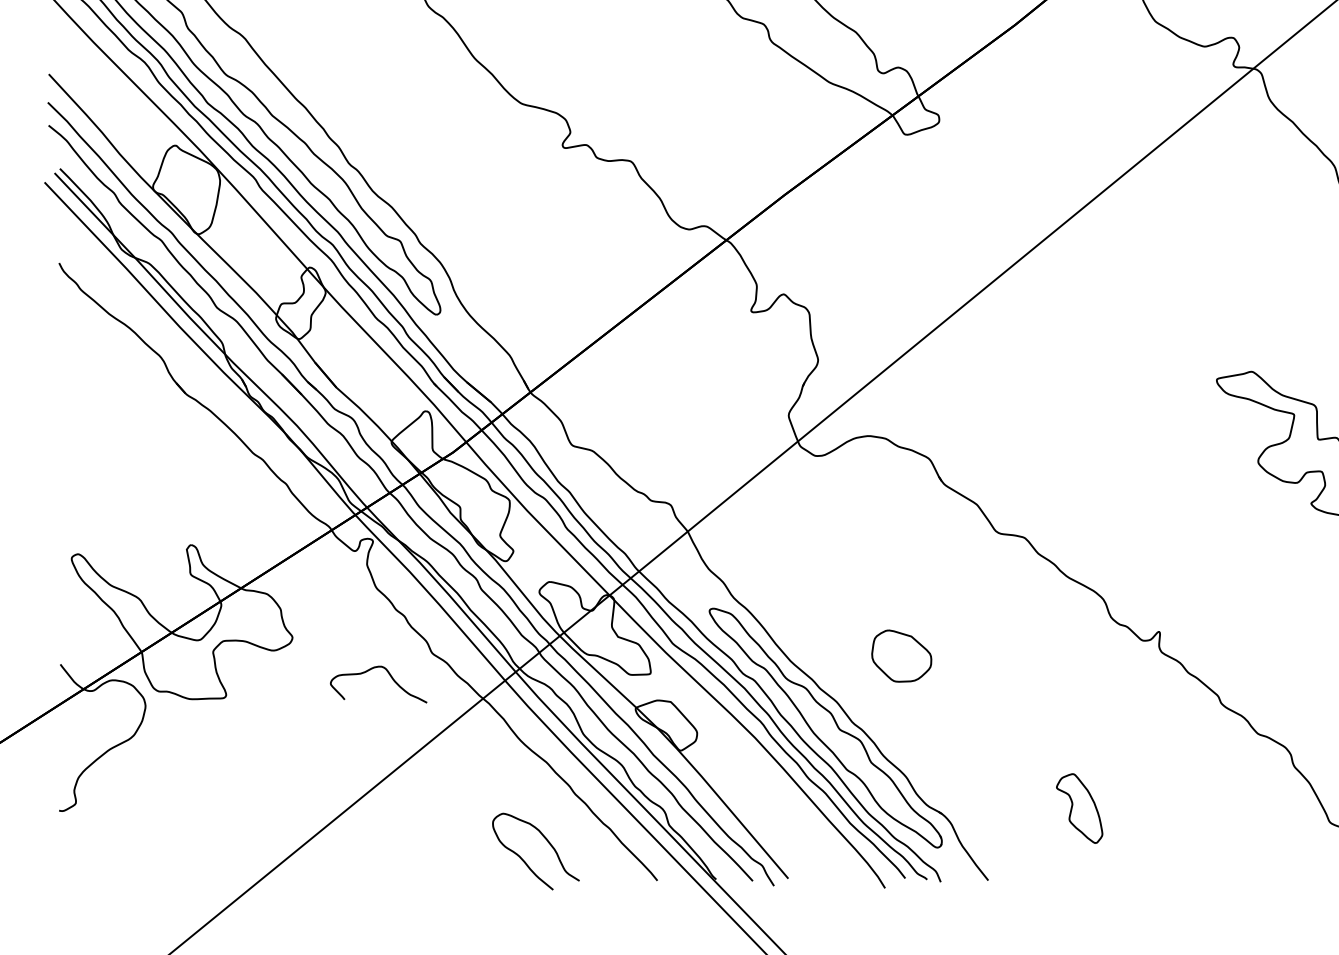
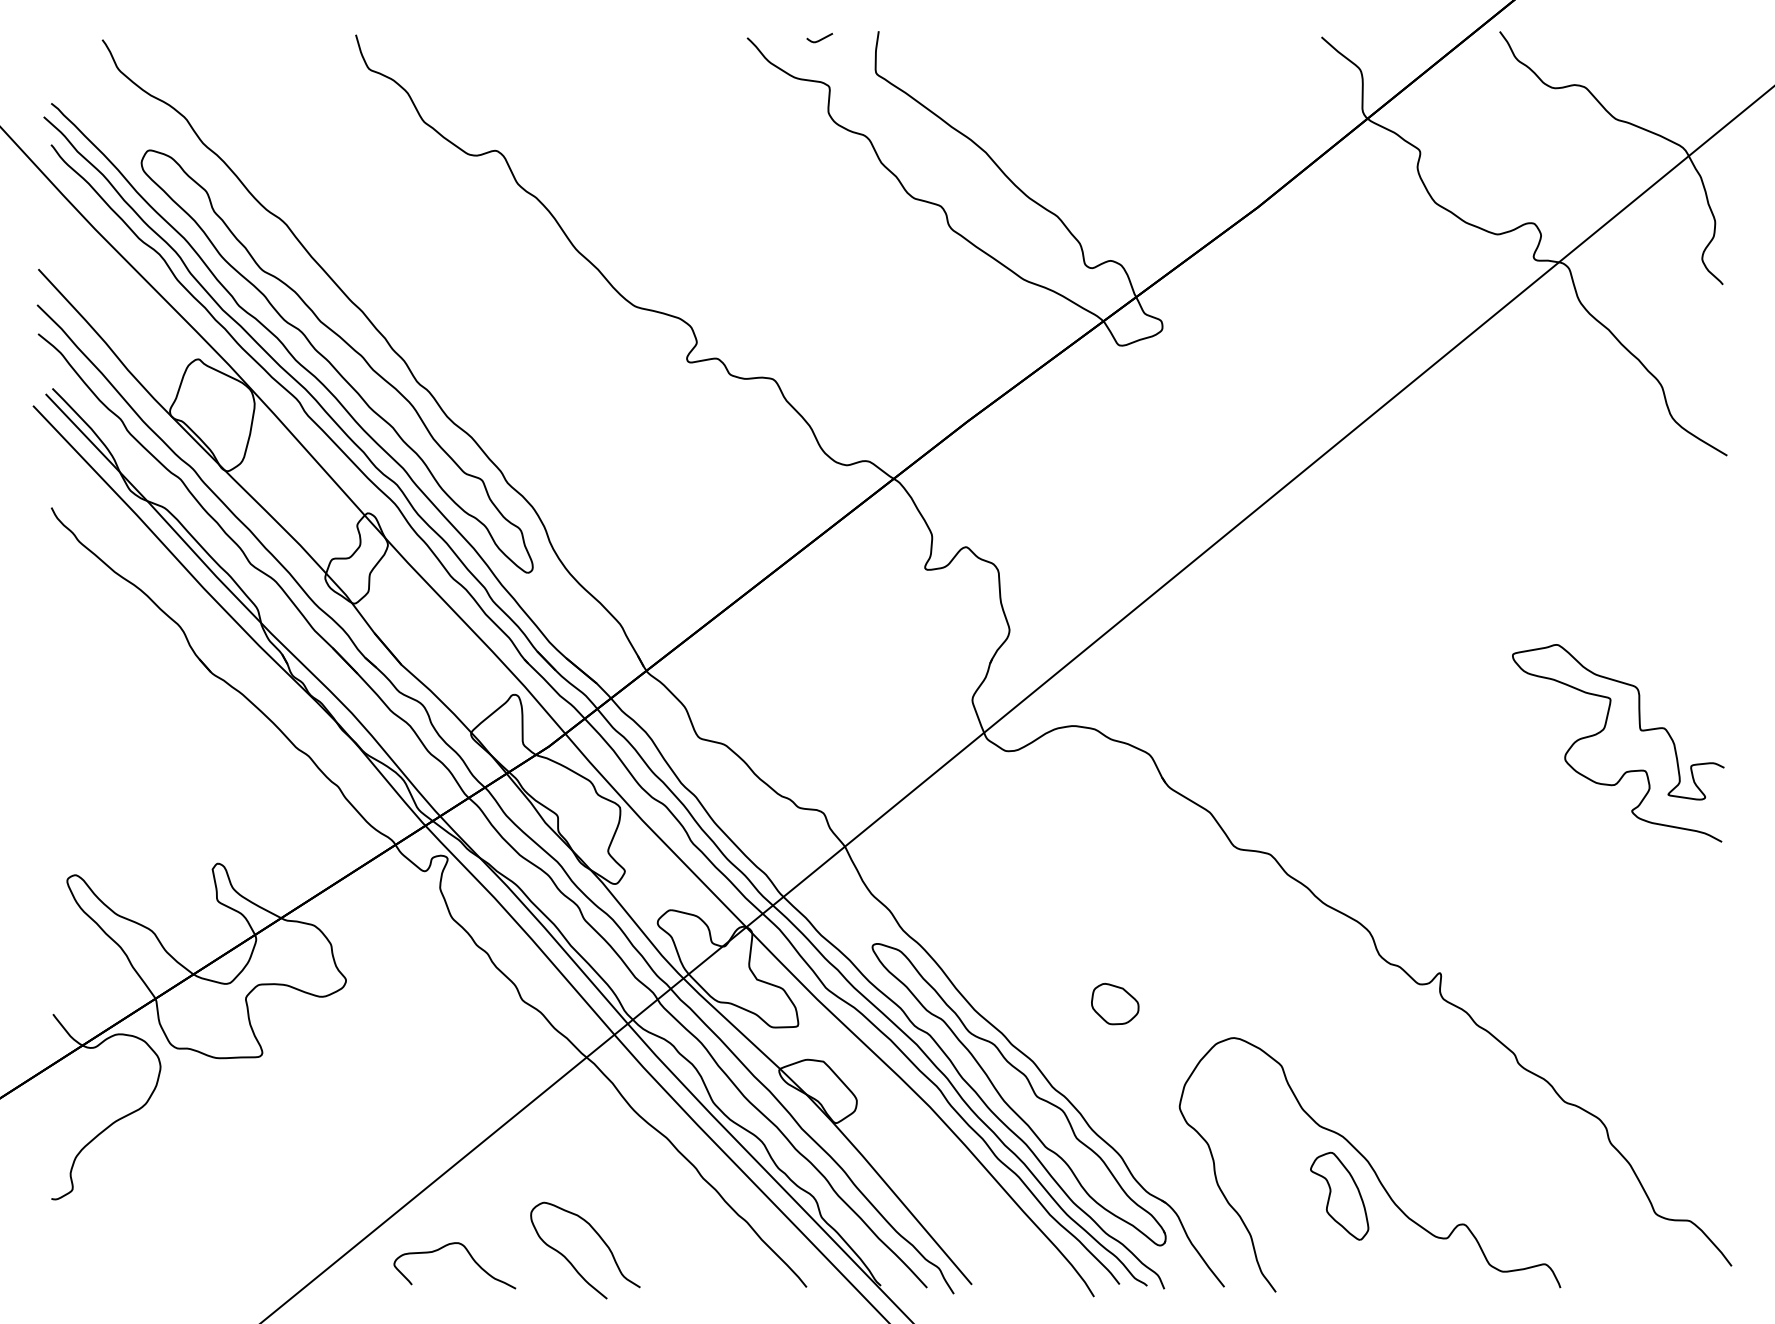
part: (902, 656) -> (1115, 1004), size x0.62
curve: (389, 675) -> (468, 1254), moved
curve: (1103, 783) -> (1369, 1164), added
curve: (525, 861) -> (572, 1263), moved

